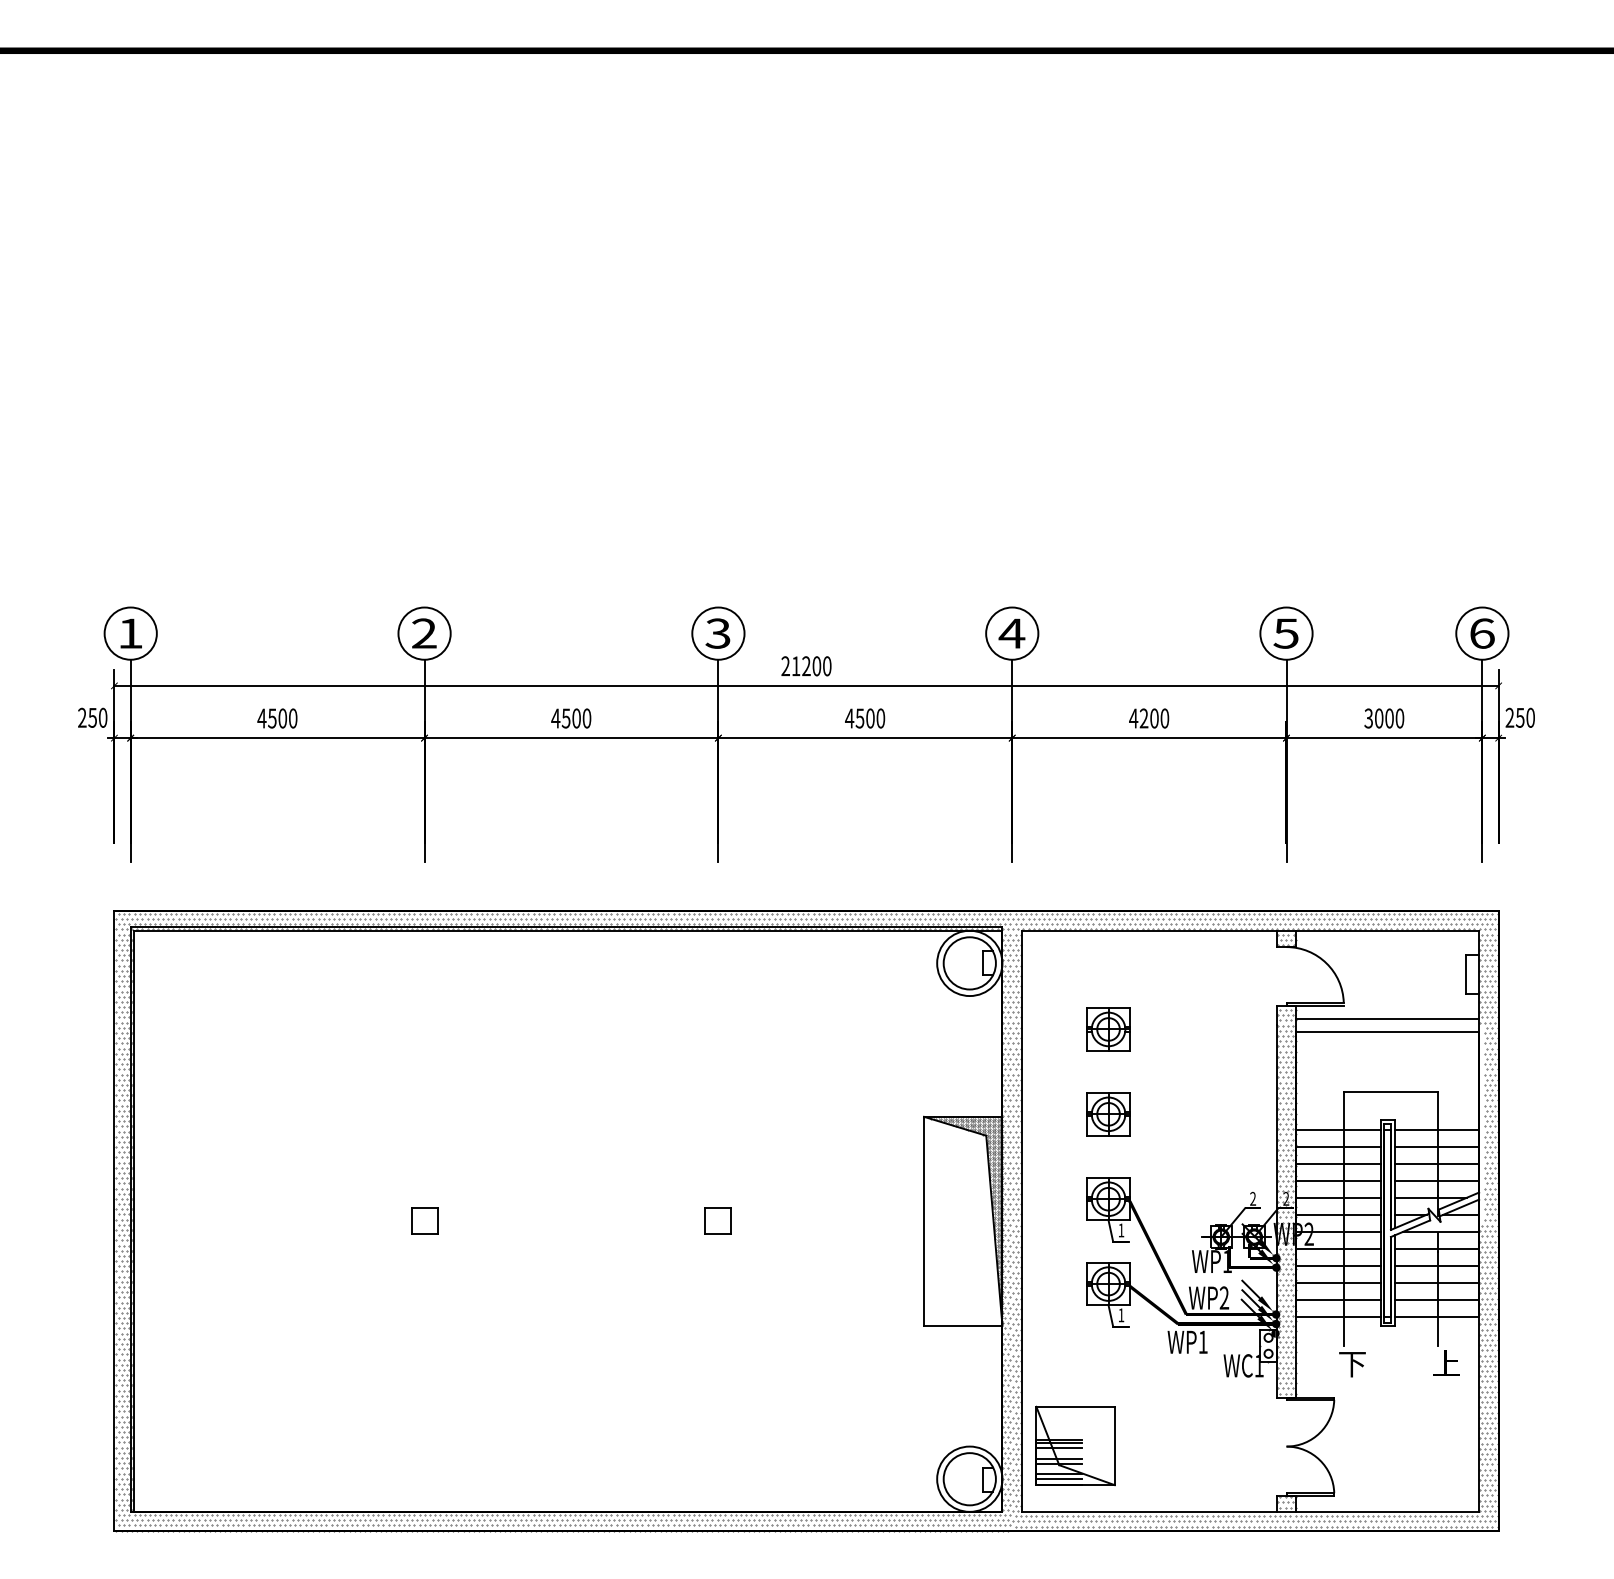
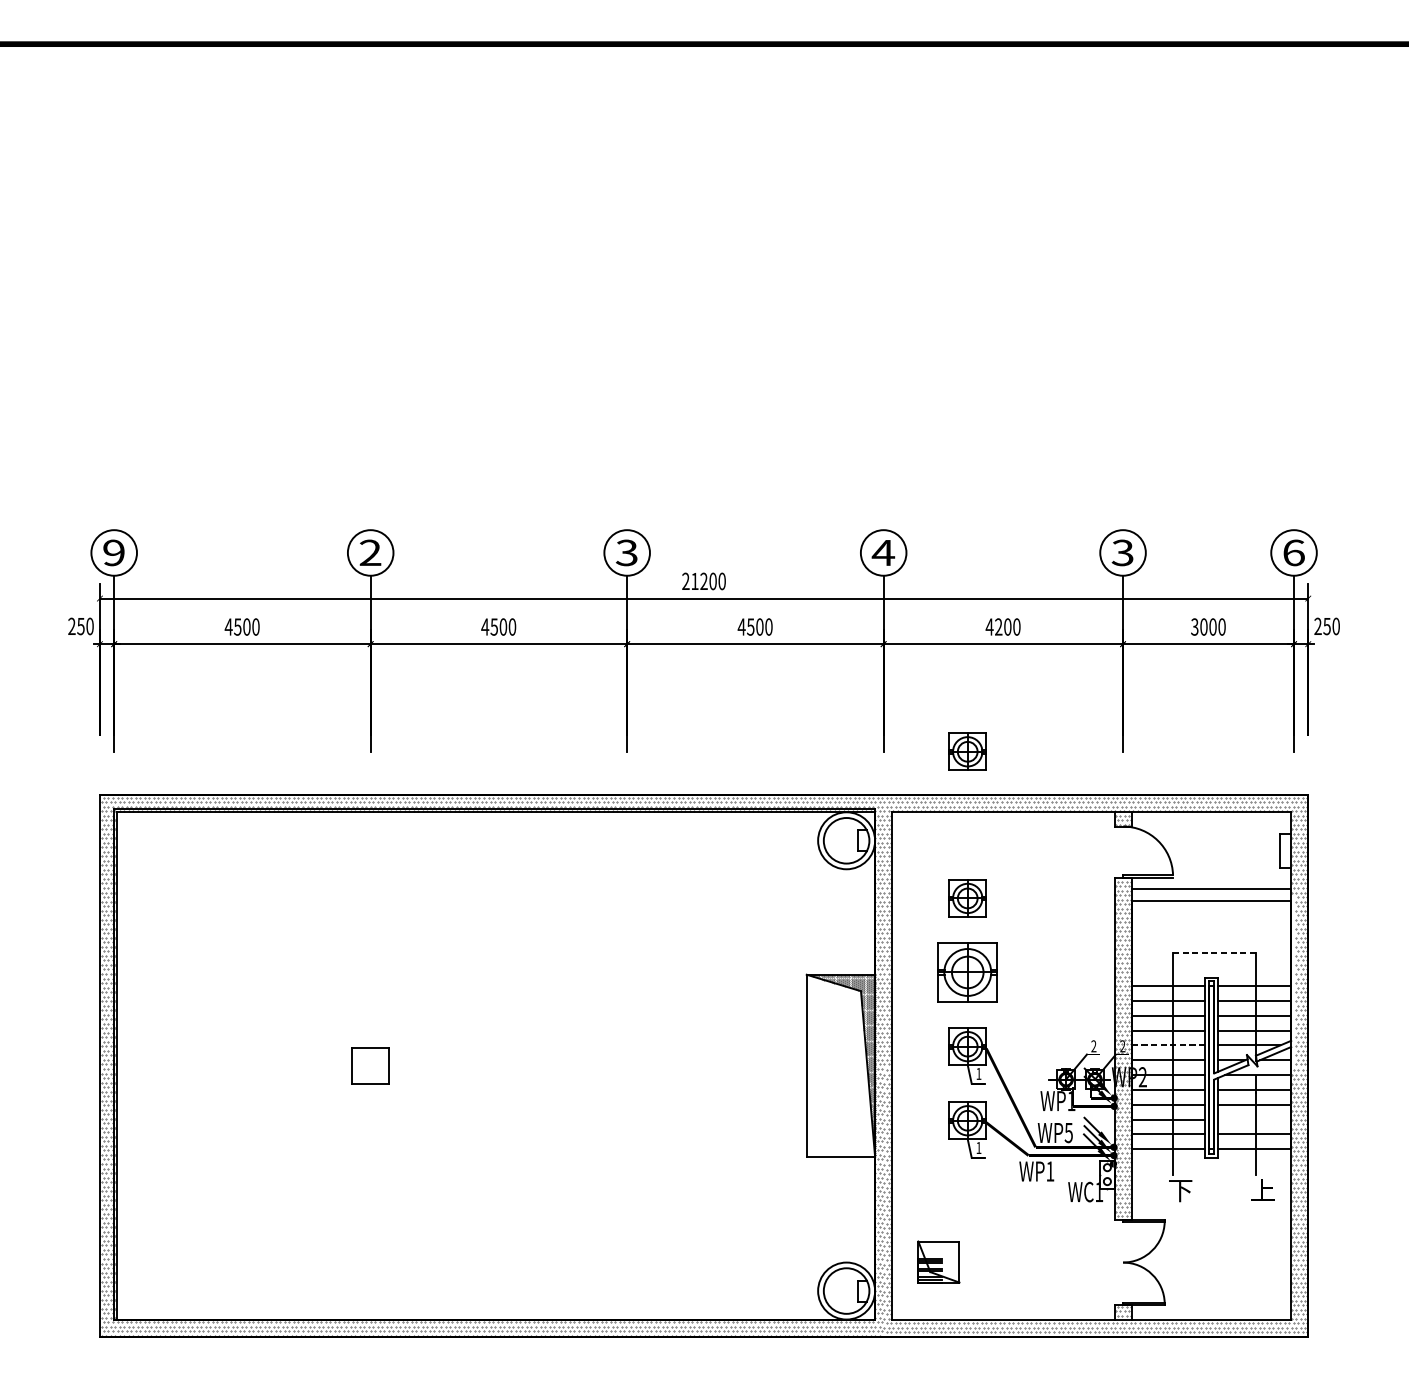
text: (130, 633) -> (113, 552), 1 -> 9
text: (1285, 633) -> (1122, 552), 5 -> 3
part: (1108, 861) -> (967, 751), added
line: (1391, 1091) -> (1214, 952), solid -> dashed
part: (1108, 1114) -> (967, 972), size x1.6
line: (1337, 1197) -> (1167, 1045), solid -> dashed
part: (424, 1220) -> (370, 1065), size x1.6
part: (717, 1220) -> (626, 1065), removed
line: (1436, 1282) -> (1253, 1119), removed
text: (1224, 1297) -> (1068, 1132), WP2 -> WP5
part: (1075, 1445) -> (938, 1261), size x0.6

